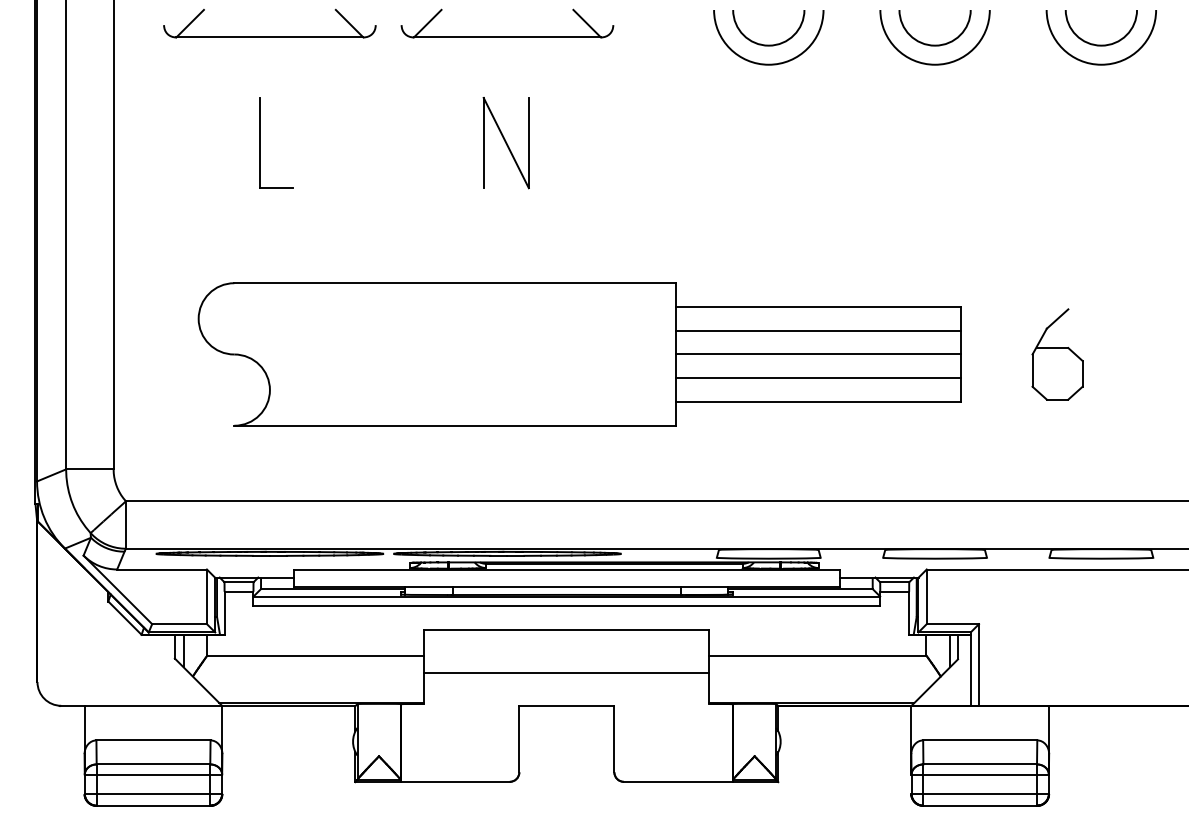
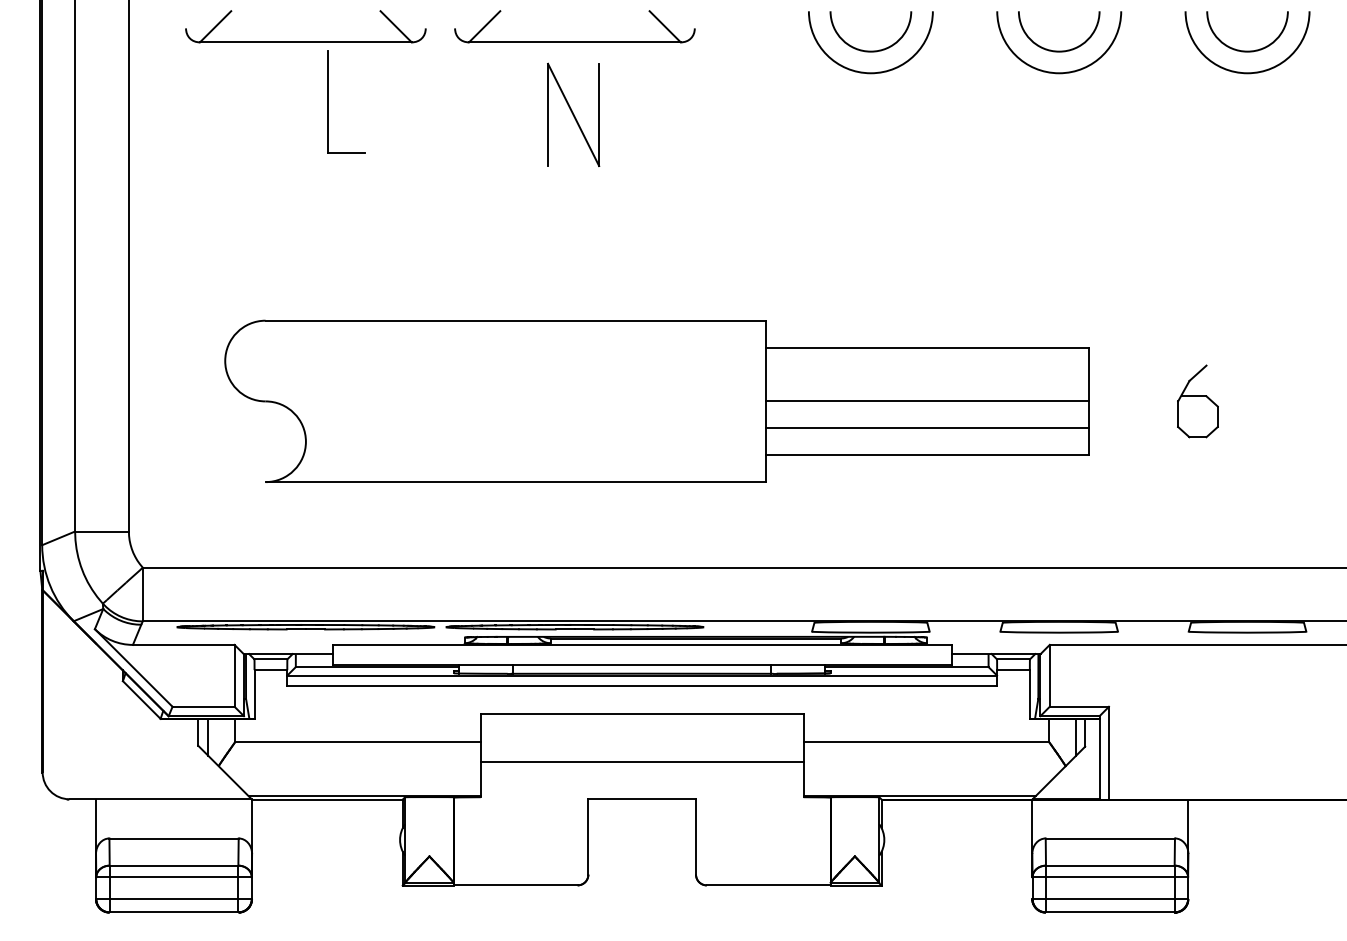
part: (260, 142) -> (328, 101), moved
part: (506, 142) -> (573, 114), moved
line: (818, 330) -> (927, 374), removed
part: (1057, 354) -> (1197, 401), size x0.7

